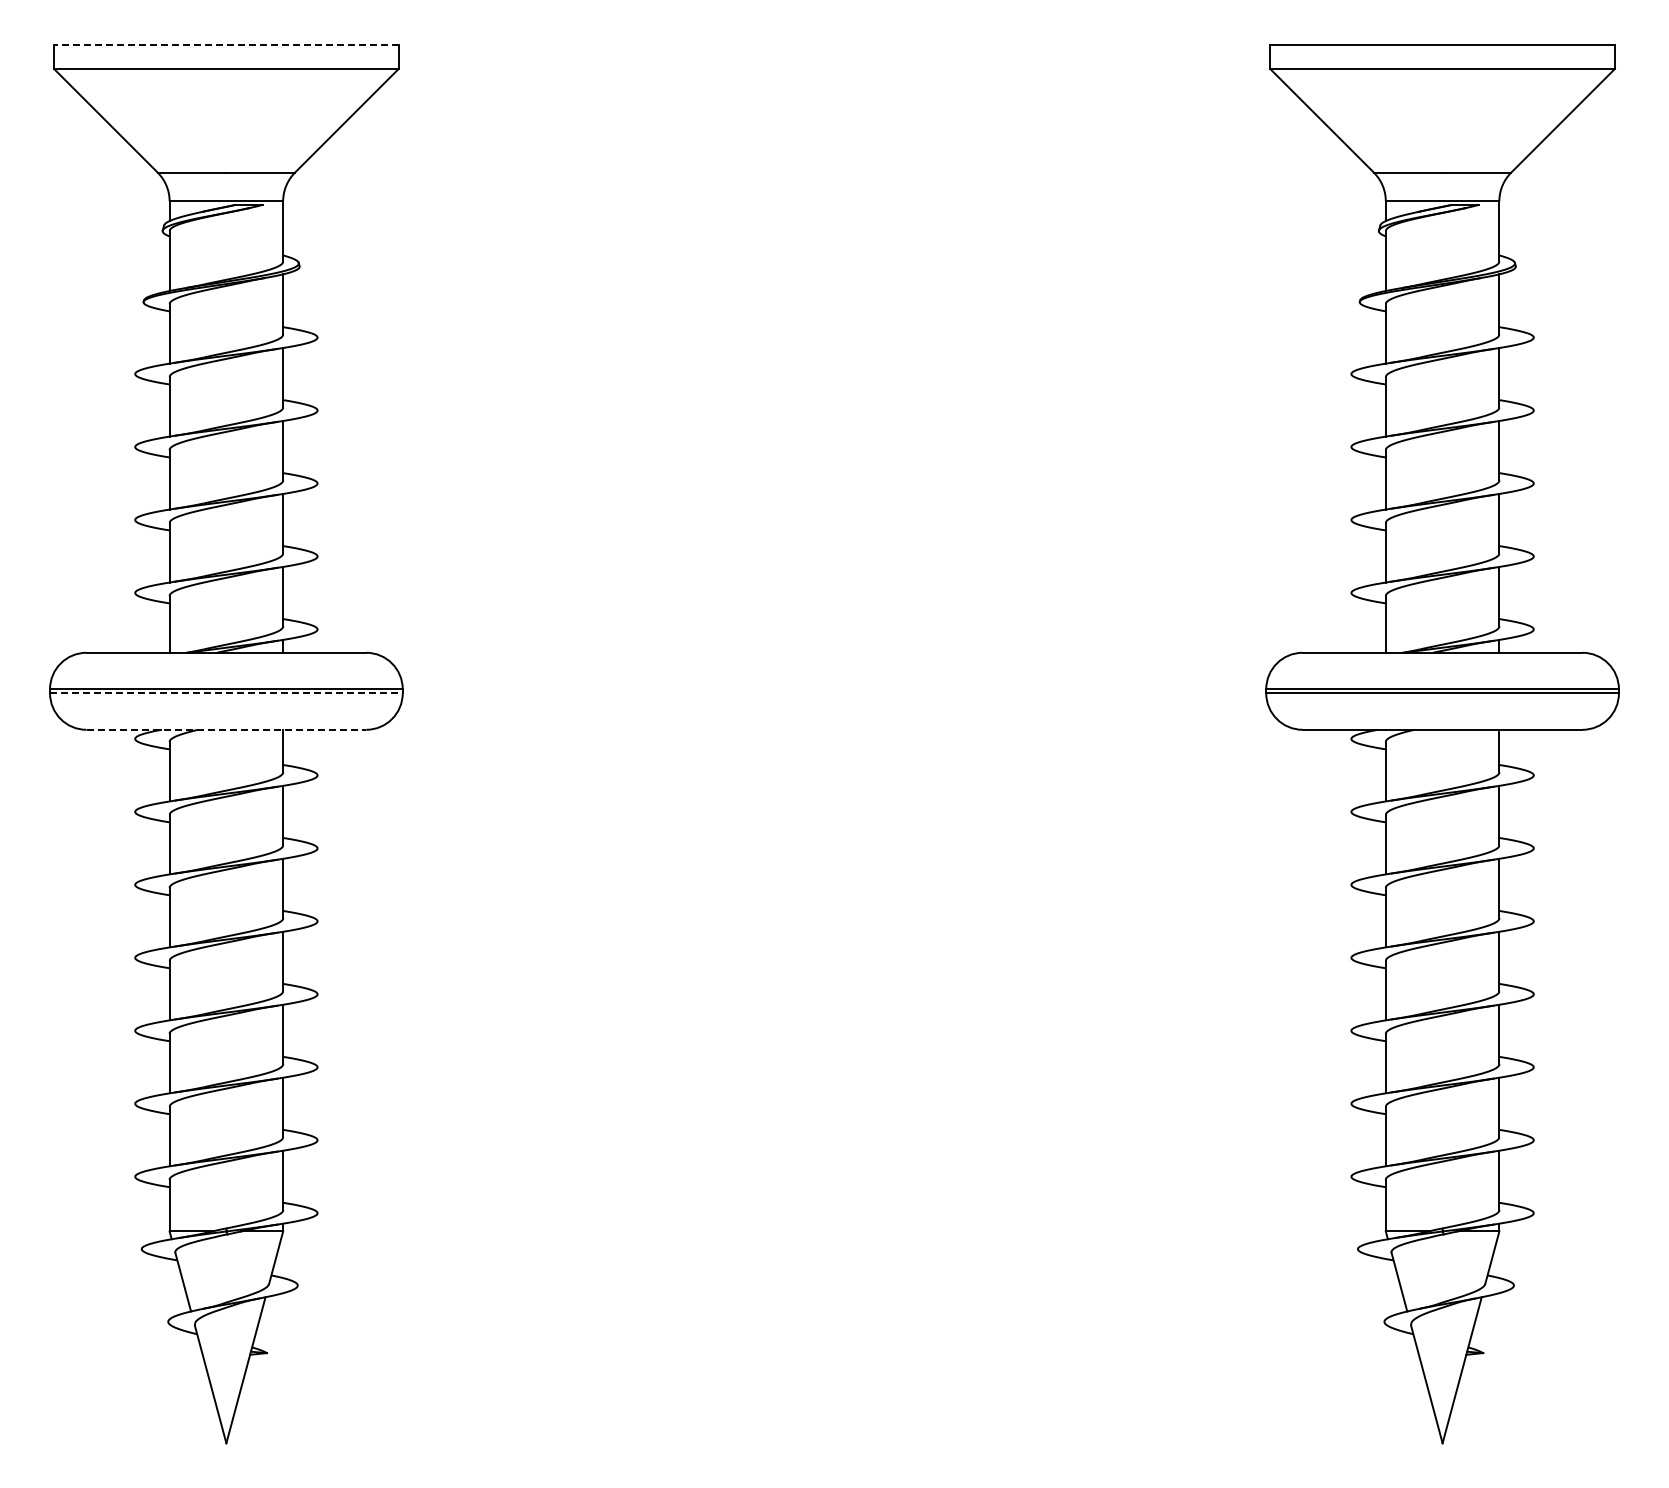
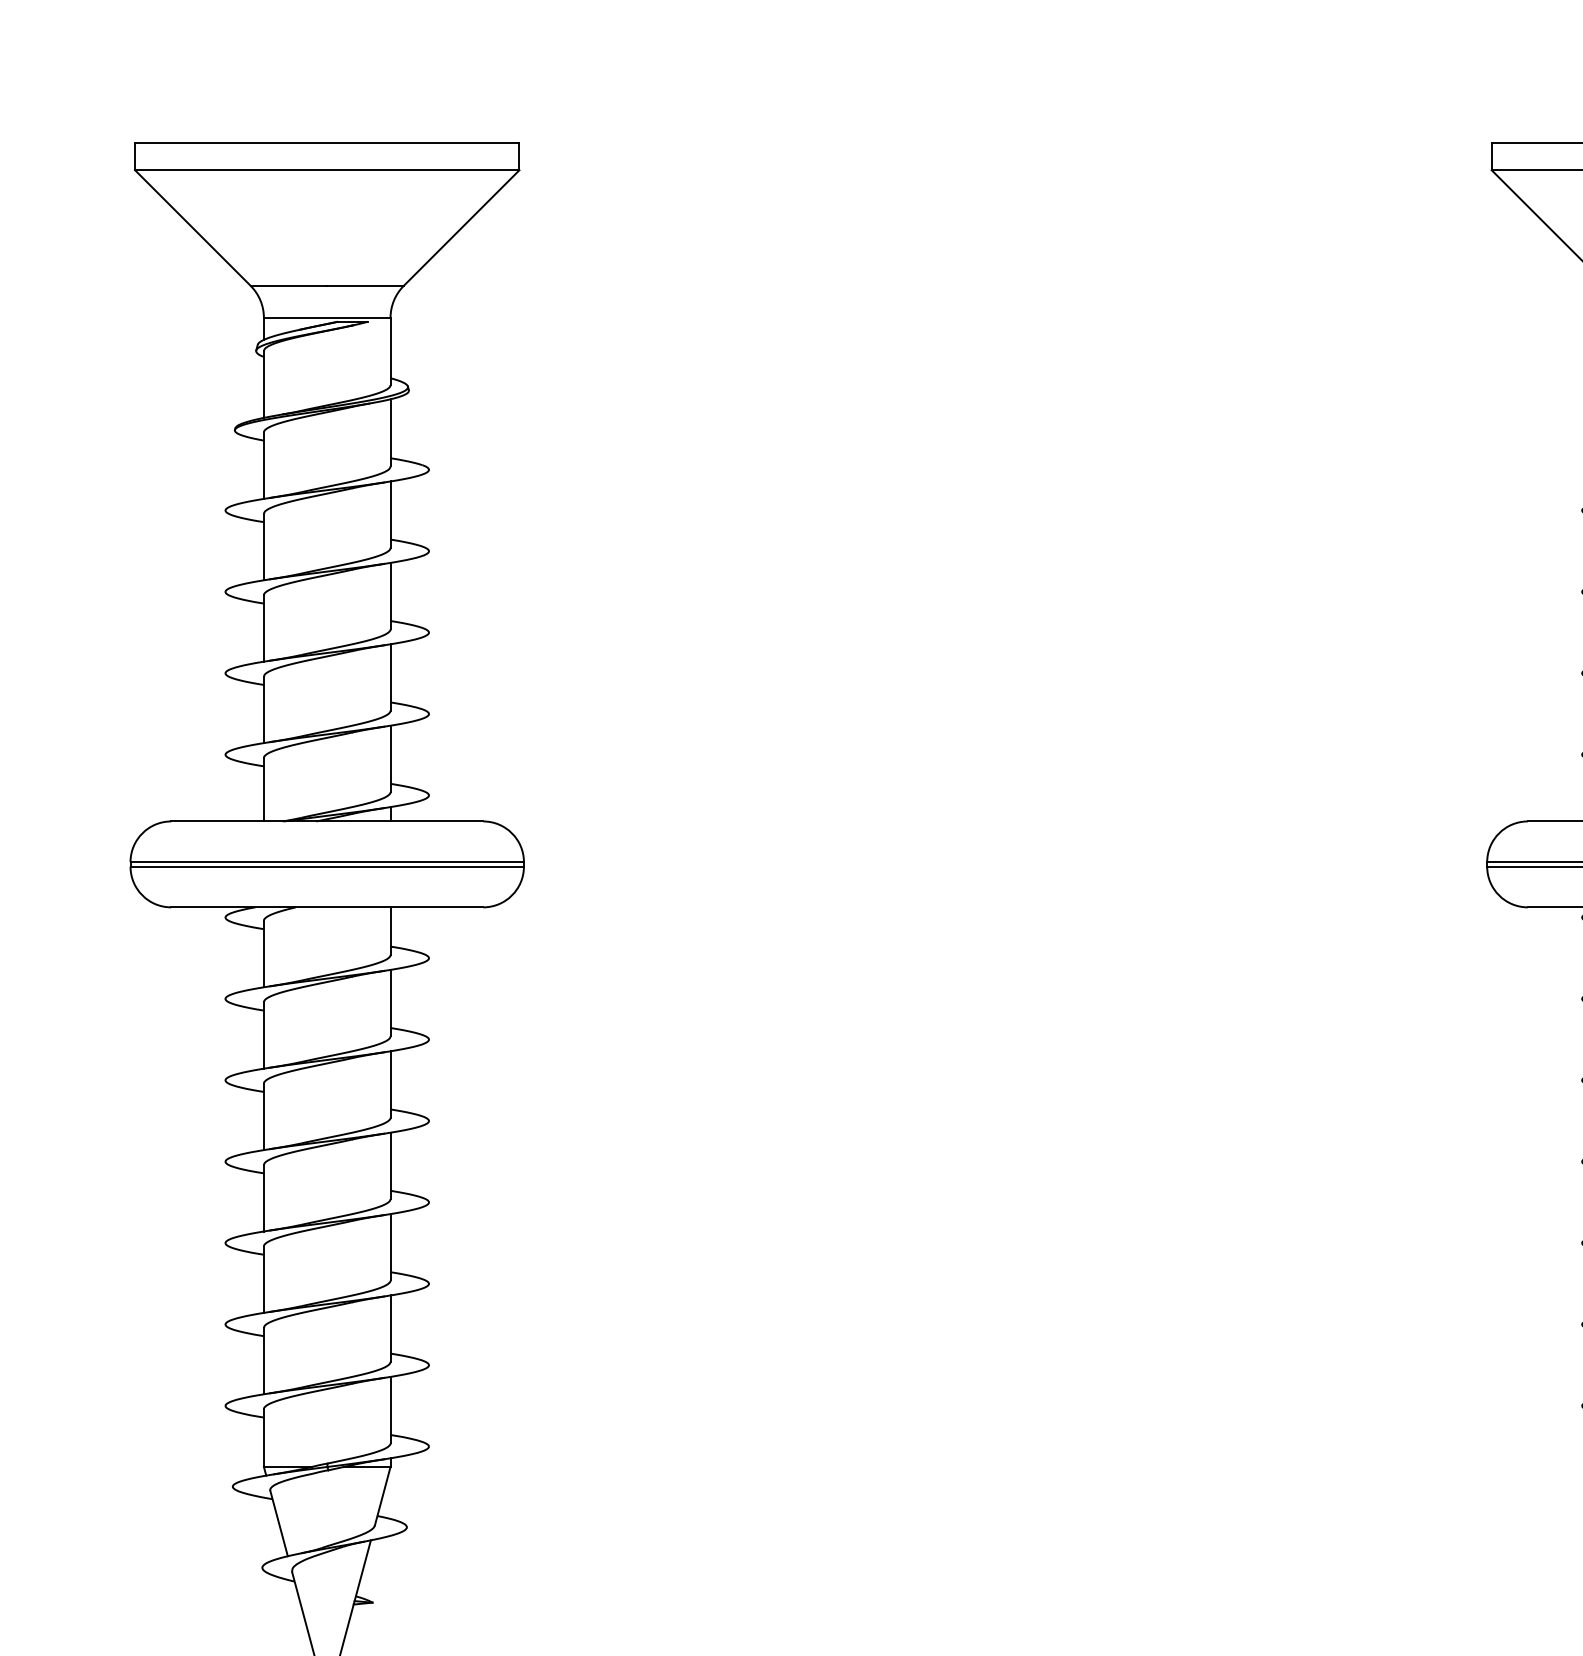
line: (225, 44) -> (326, 142), dashed -> solid
line: (226, 693) -> (327, 866), dashed -> solid
line: (226, 729) -> (327, 907), dashed -> solid

